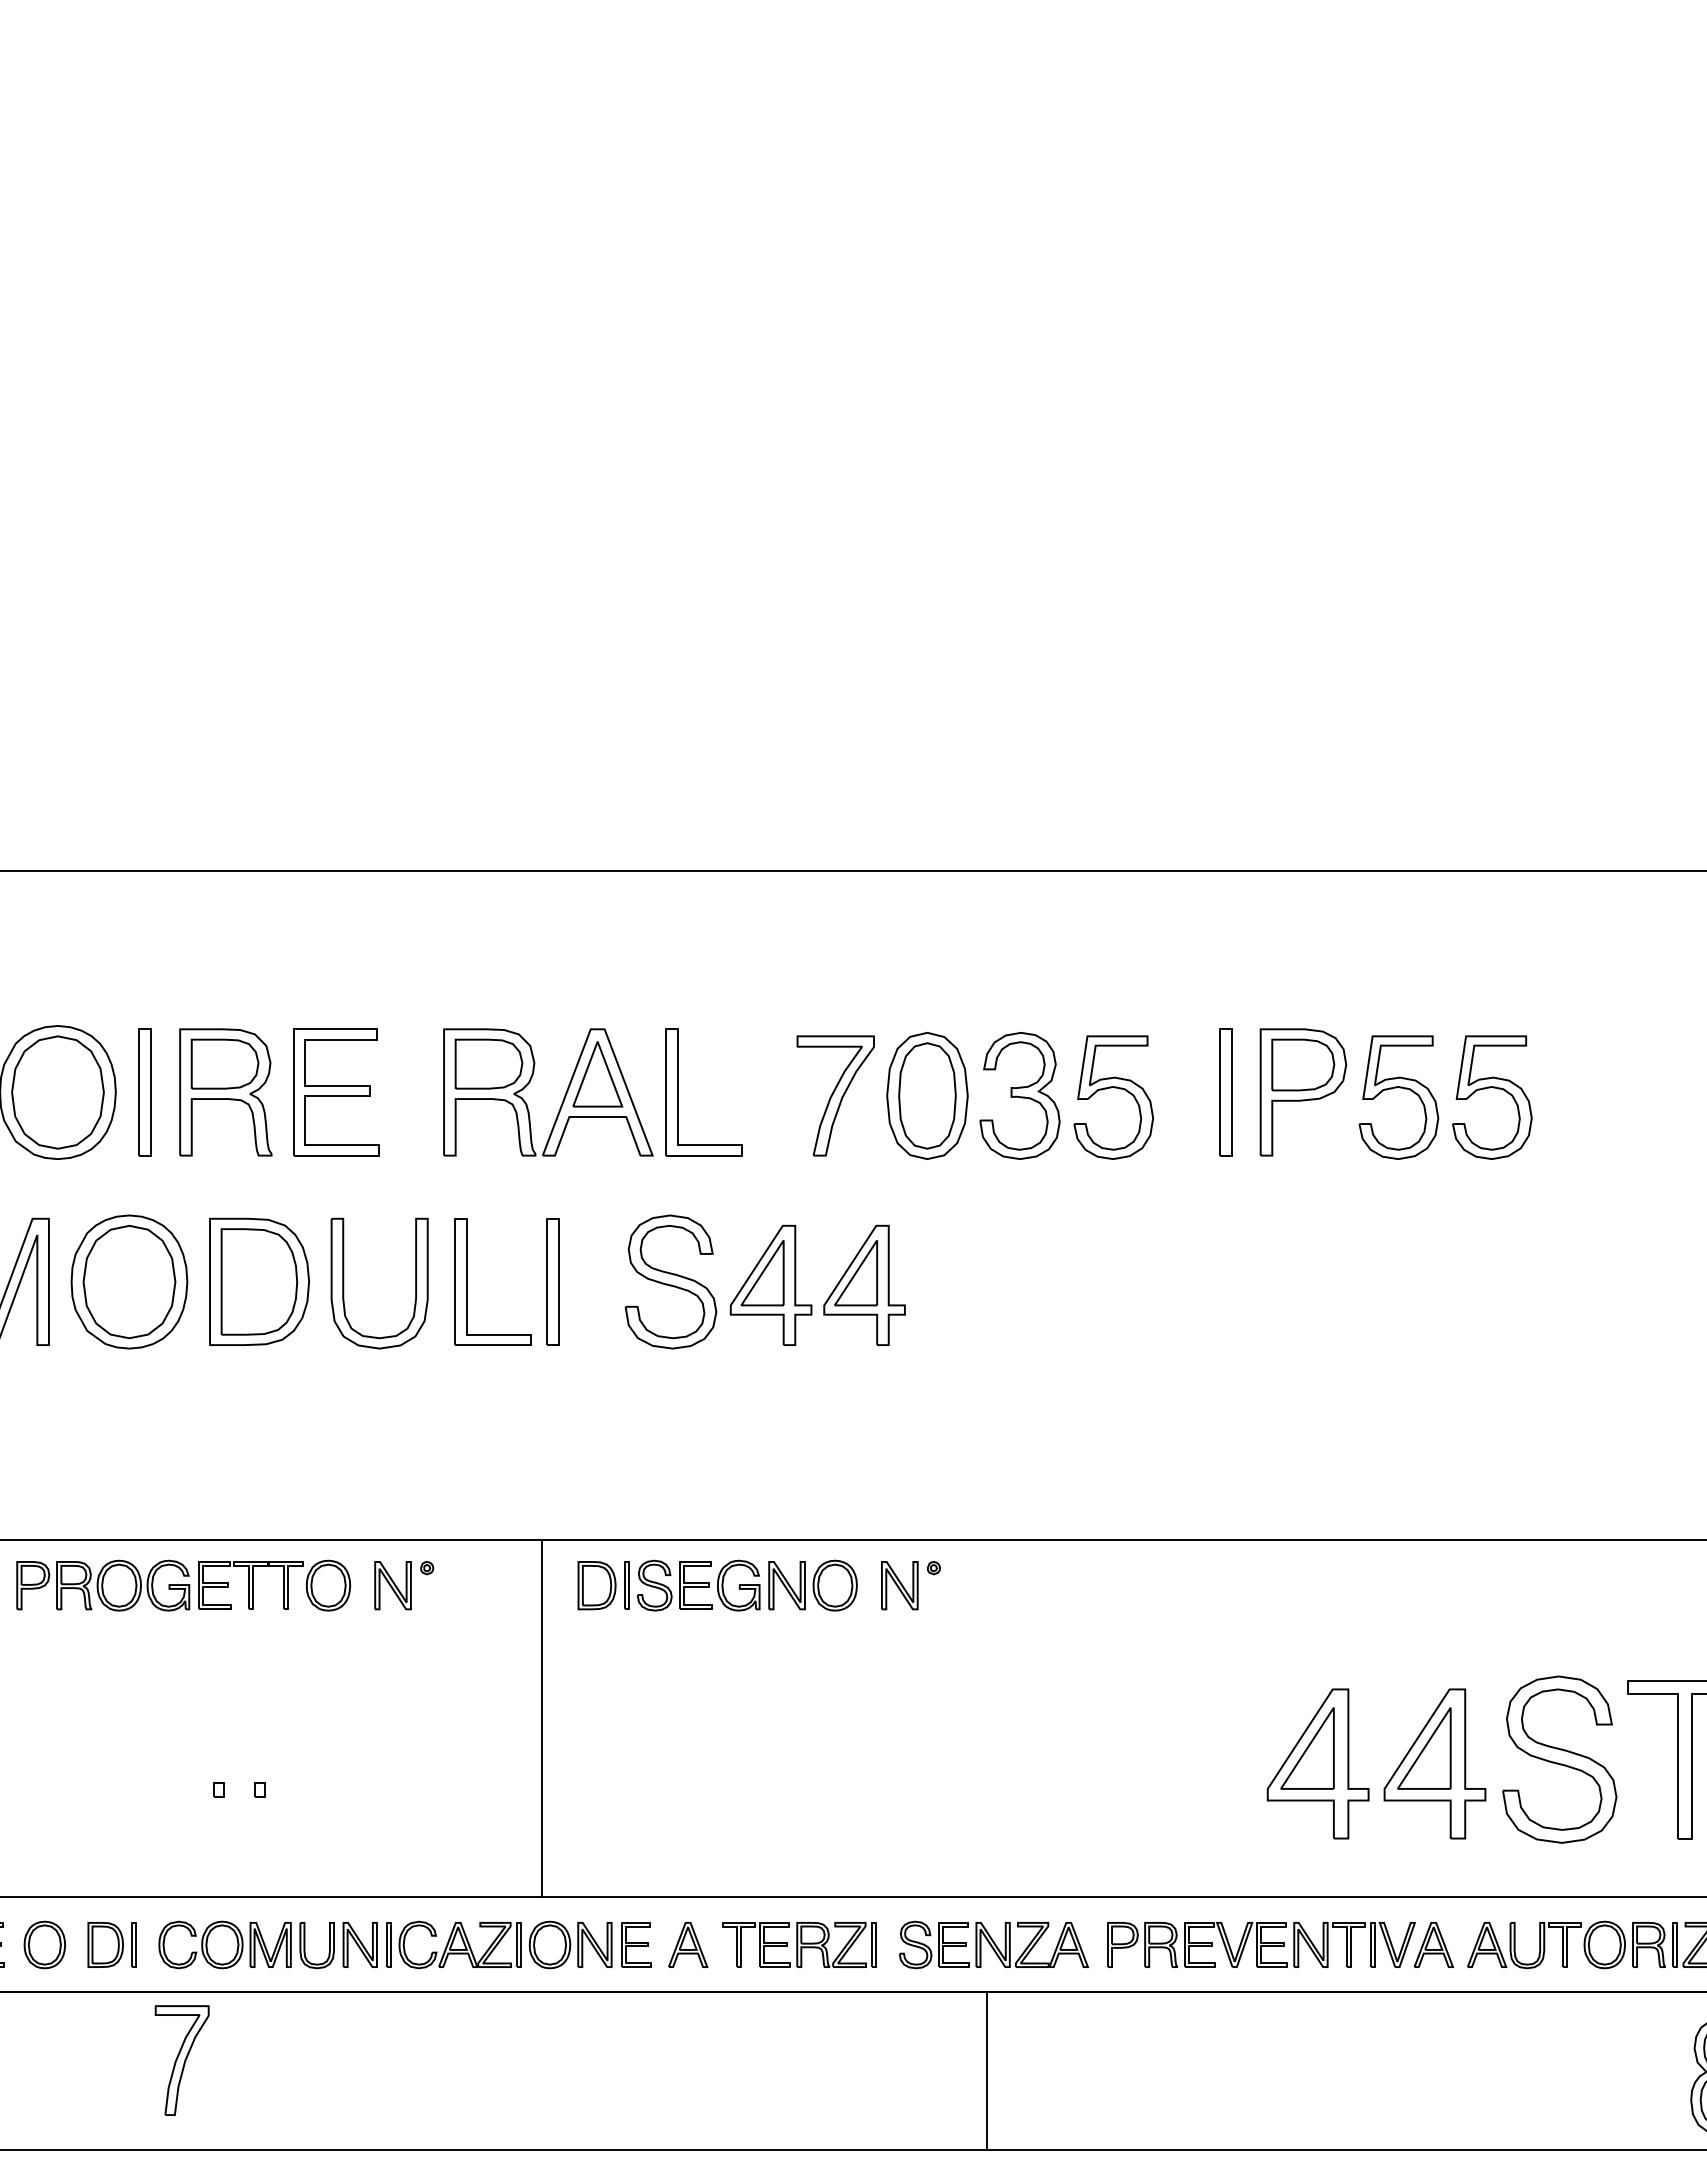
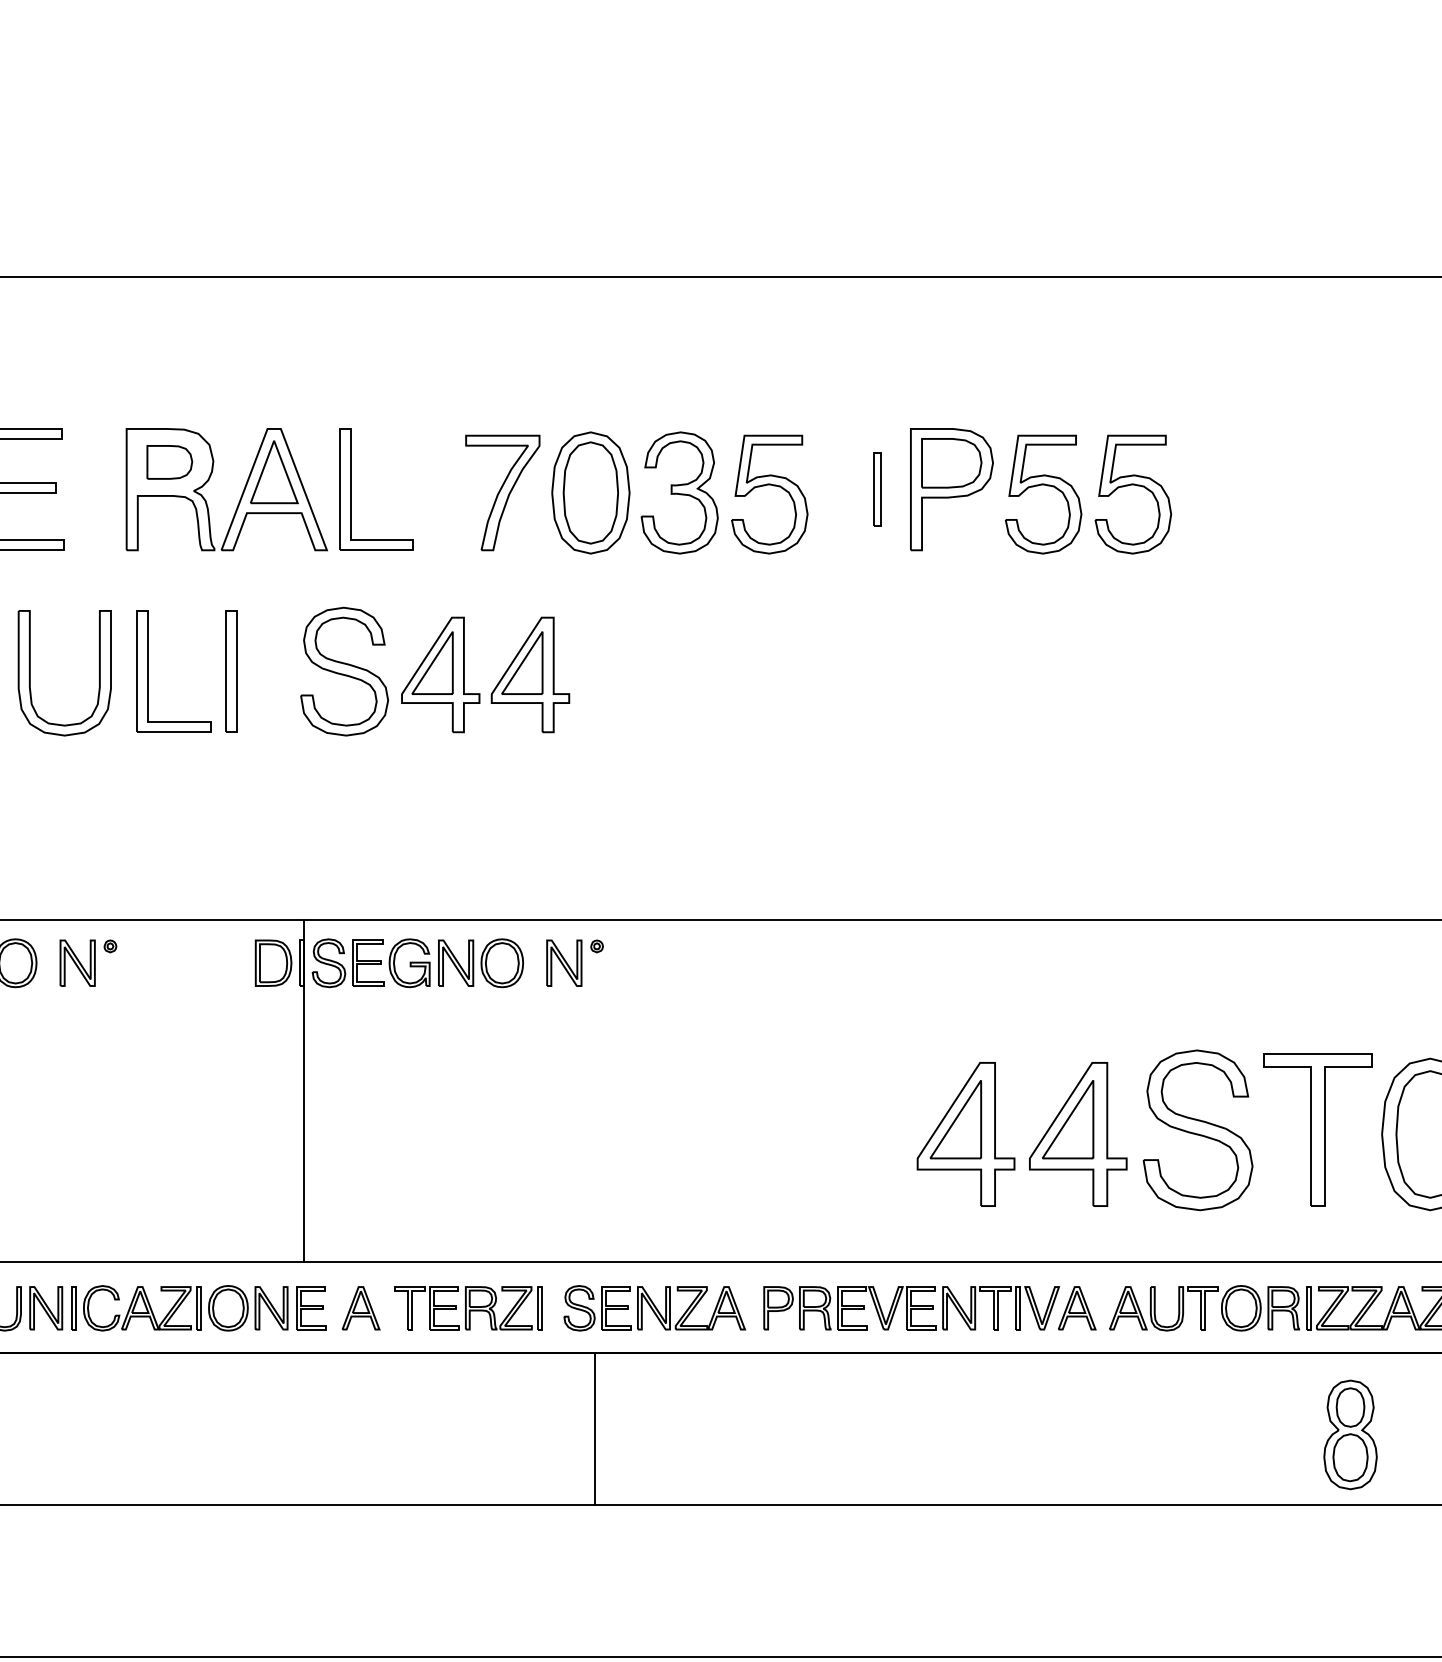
part: (488, 1063) -> (169, 461), size x0.7
part: (1225, 1092) -> (877, 489), size x0.6
line: (541, 1718) -> (303, 1090), moved
line: (987, 2070) -> (595, 1428), moved

